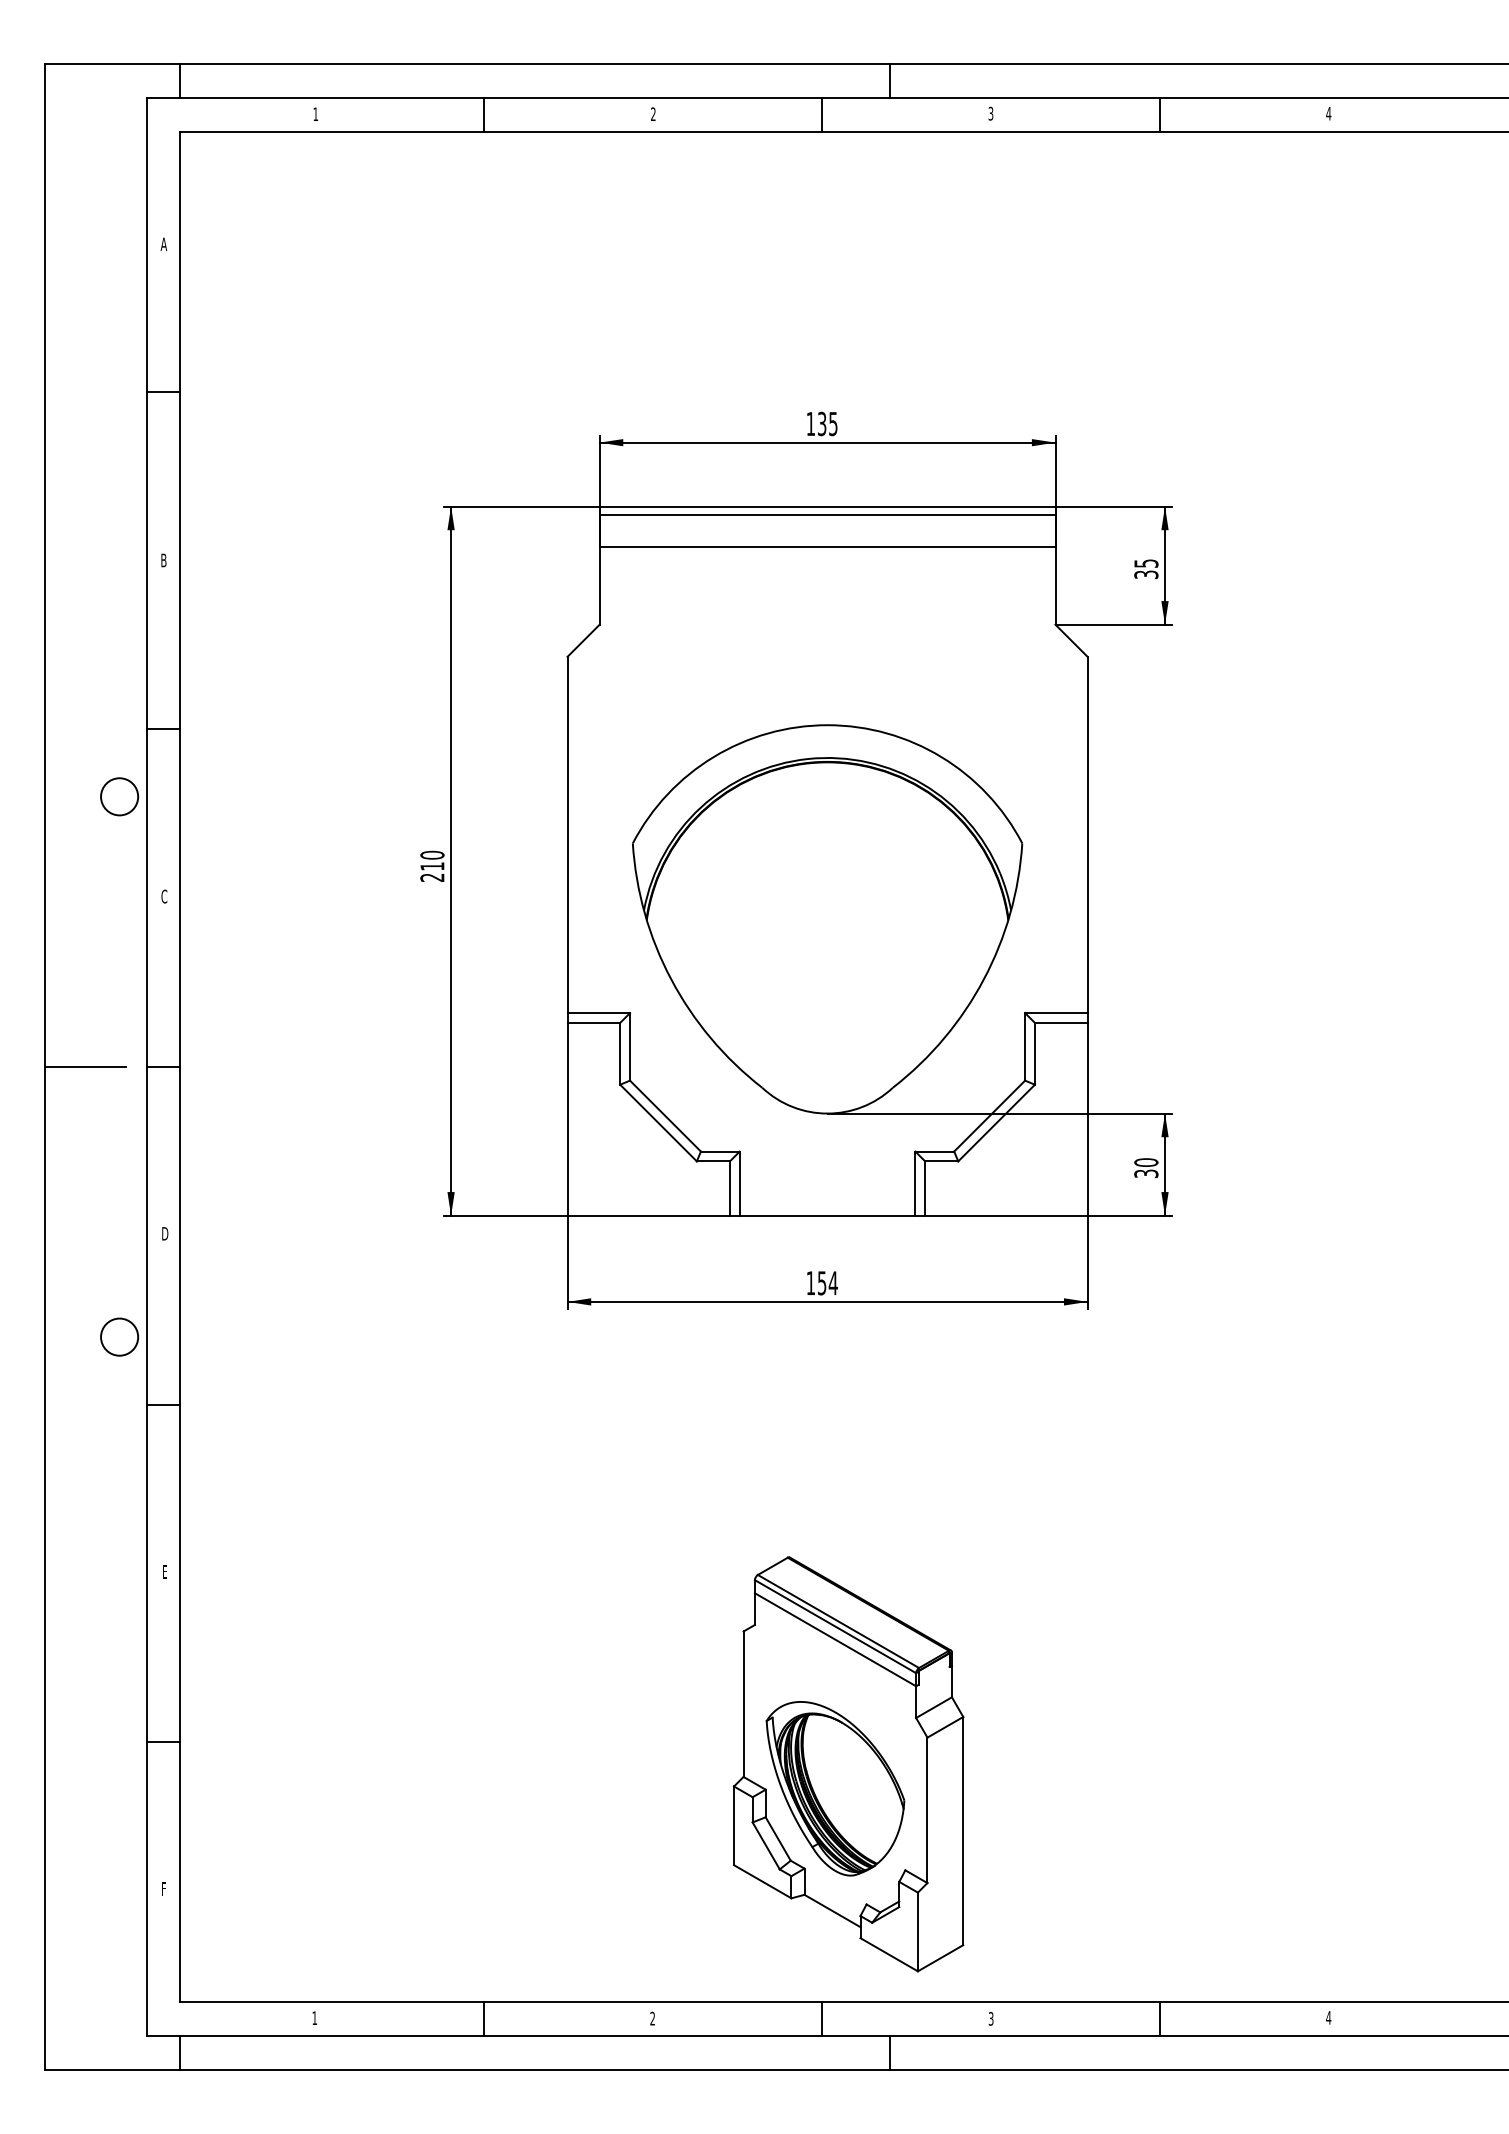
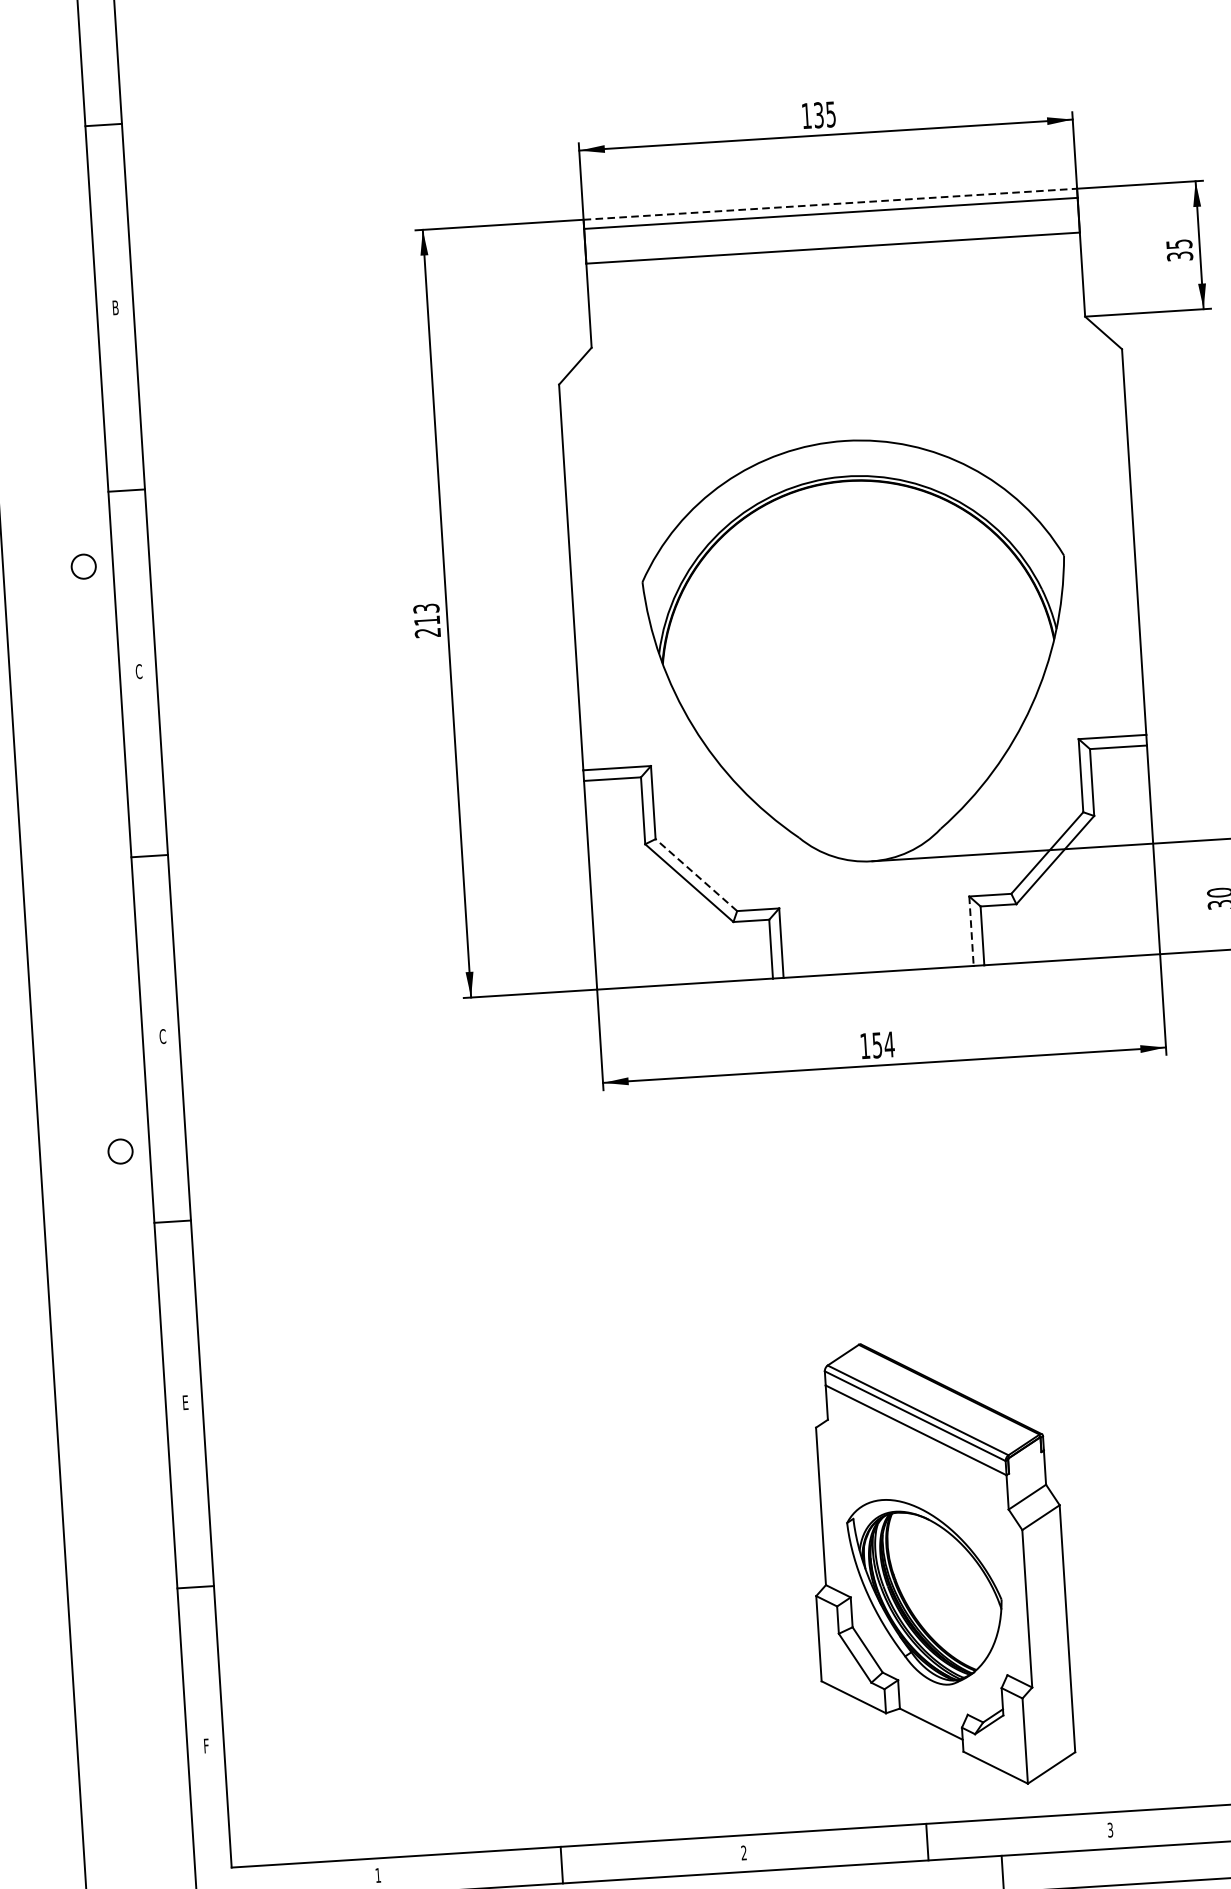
line: (827, 506) -> (830, 204), solid -> dashed
circle: (119, 796) -> (83, 566), size x0.6
text: (432, 854) -> (426, 607), 210 -> 213
line: (85, 1067) -> (65, 861), removed
line: (665, 1115) -> (696, 874), solid -> dashed
line: (915, 1184) -> (971, 932), solid -> dashed
text: (165, 1233) -> (163, 1036), D -> C
circle: (119, 1336) -> (120, 1150), size x0.6

